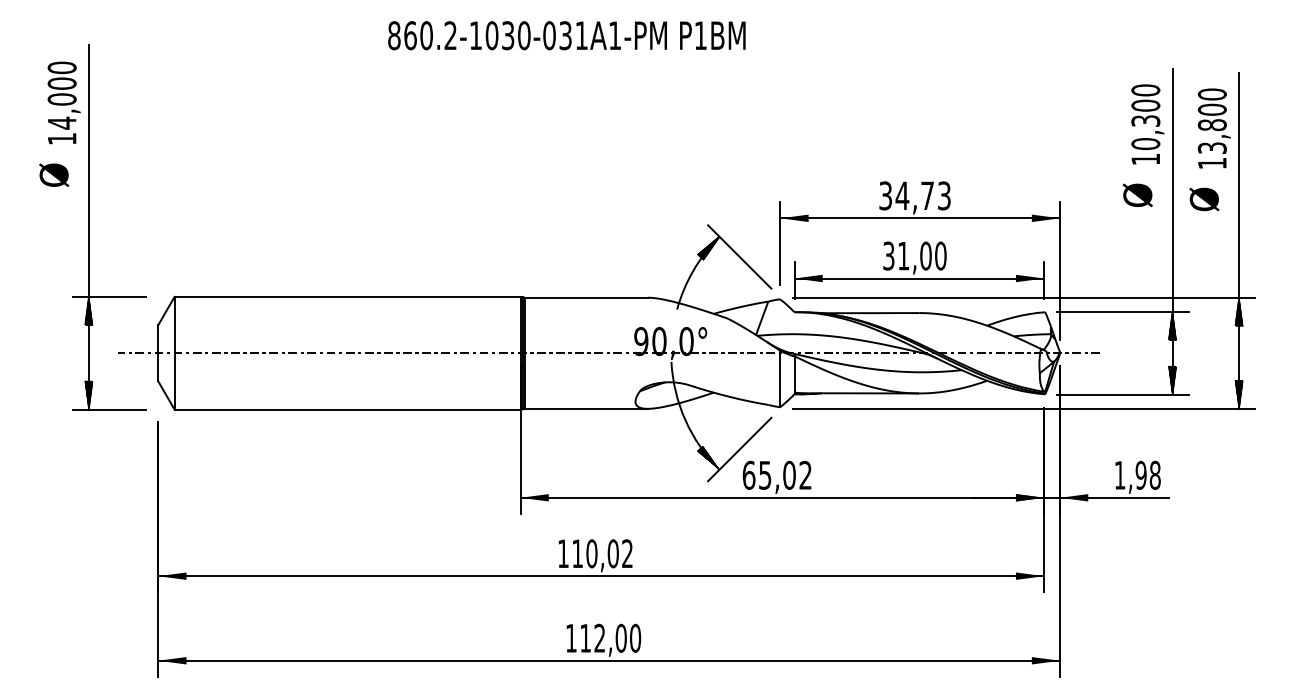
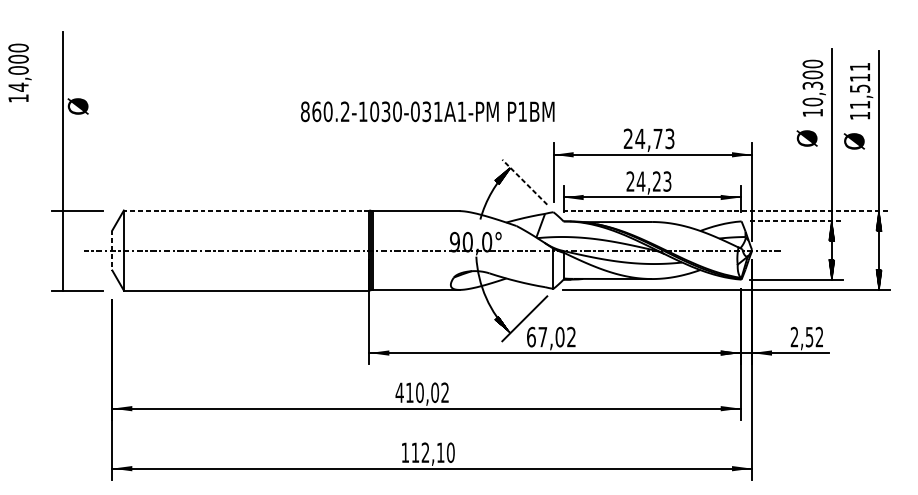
text: (566, 35) -> (427, 111), moved
text: (63, 102) -> (19, 72), moved
text: (1211, 120) -> (859, 85), 13,800 -> 11,511
text: (54, 174) -> (78, 105), moved
text: (885, 195) -> (628, 138), 34,73 -> 24,73
text: (914, 255) -> (648, 181), 31,00 -> 24,23
line: (739, 257) -> (524, 182), solid -> dashed
line: (347, 296) -> (246, 210), solid -> dashed
line: (1024, 297) -> (726, 210), solid -> dashed
hatch: (88, 311) -> (62, 220), removed
line: (1122, 311) -> (796, 220), solid -> dashed
line: (158, 353) -> (112, 250), solid -> dashed
hatch: (88, 395) -> (62, 280), removed
text: (1137, 474) -> (806, 336), 1,98 -> 2,52
text: (765, 475) -> (543, 337), 65,02 -> 67,02
text: (563, 553) -> (399, 392), 110,02 -> 410,02
text: (620, 637) -> (440, 452), 112,00 -> 112,10

